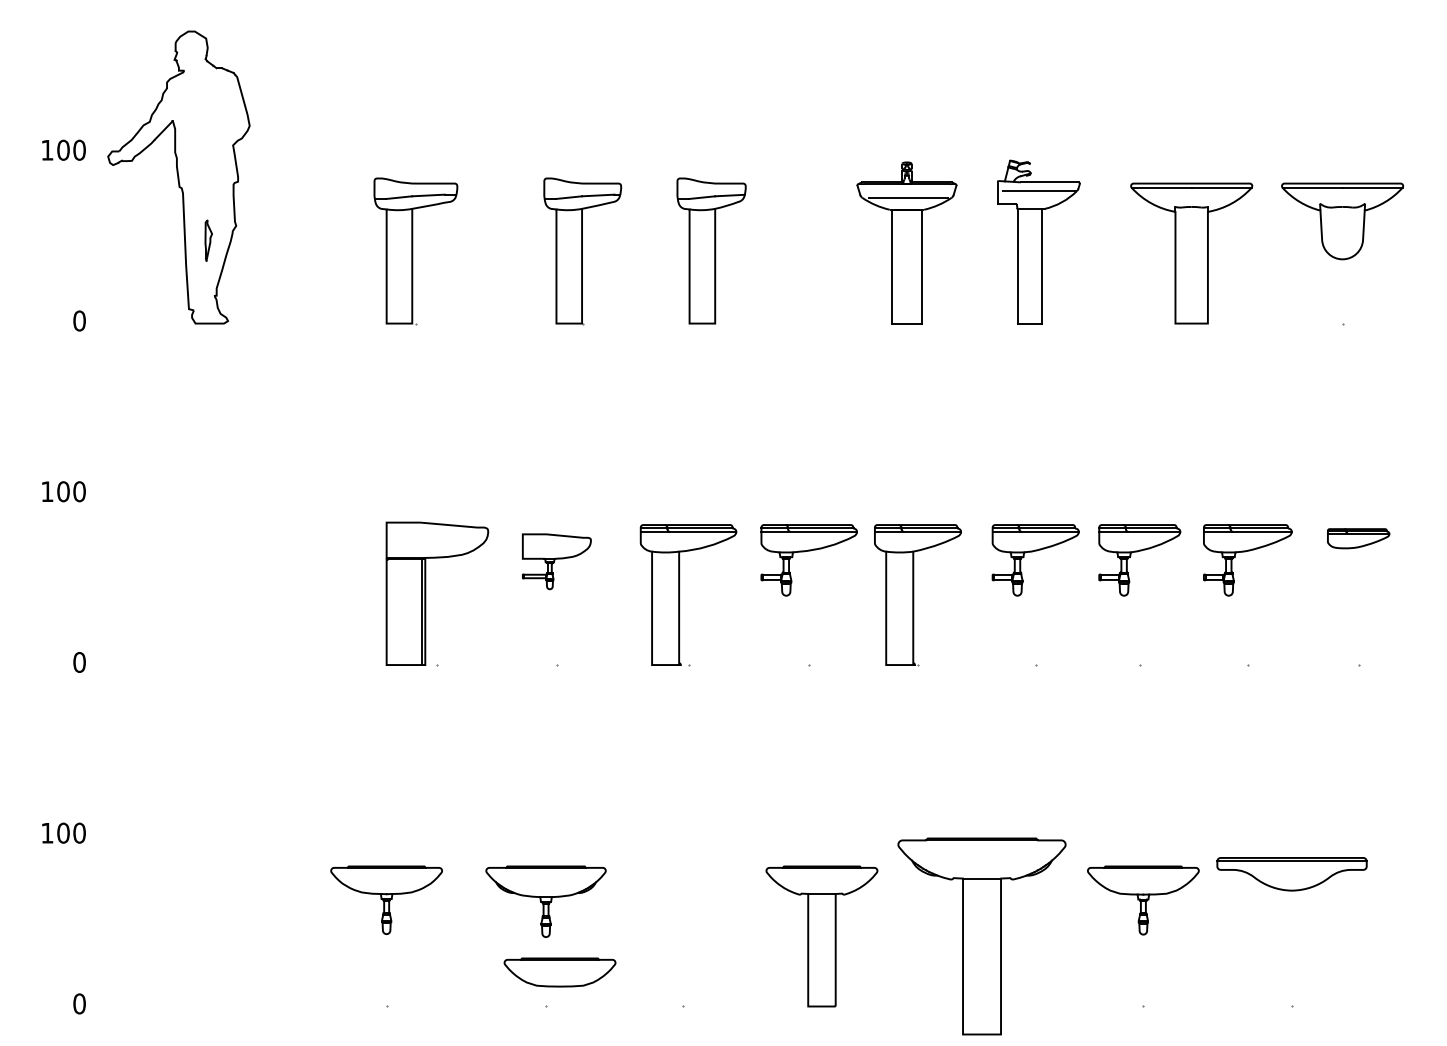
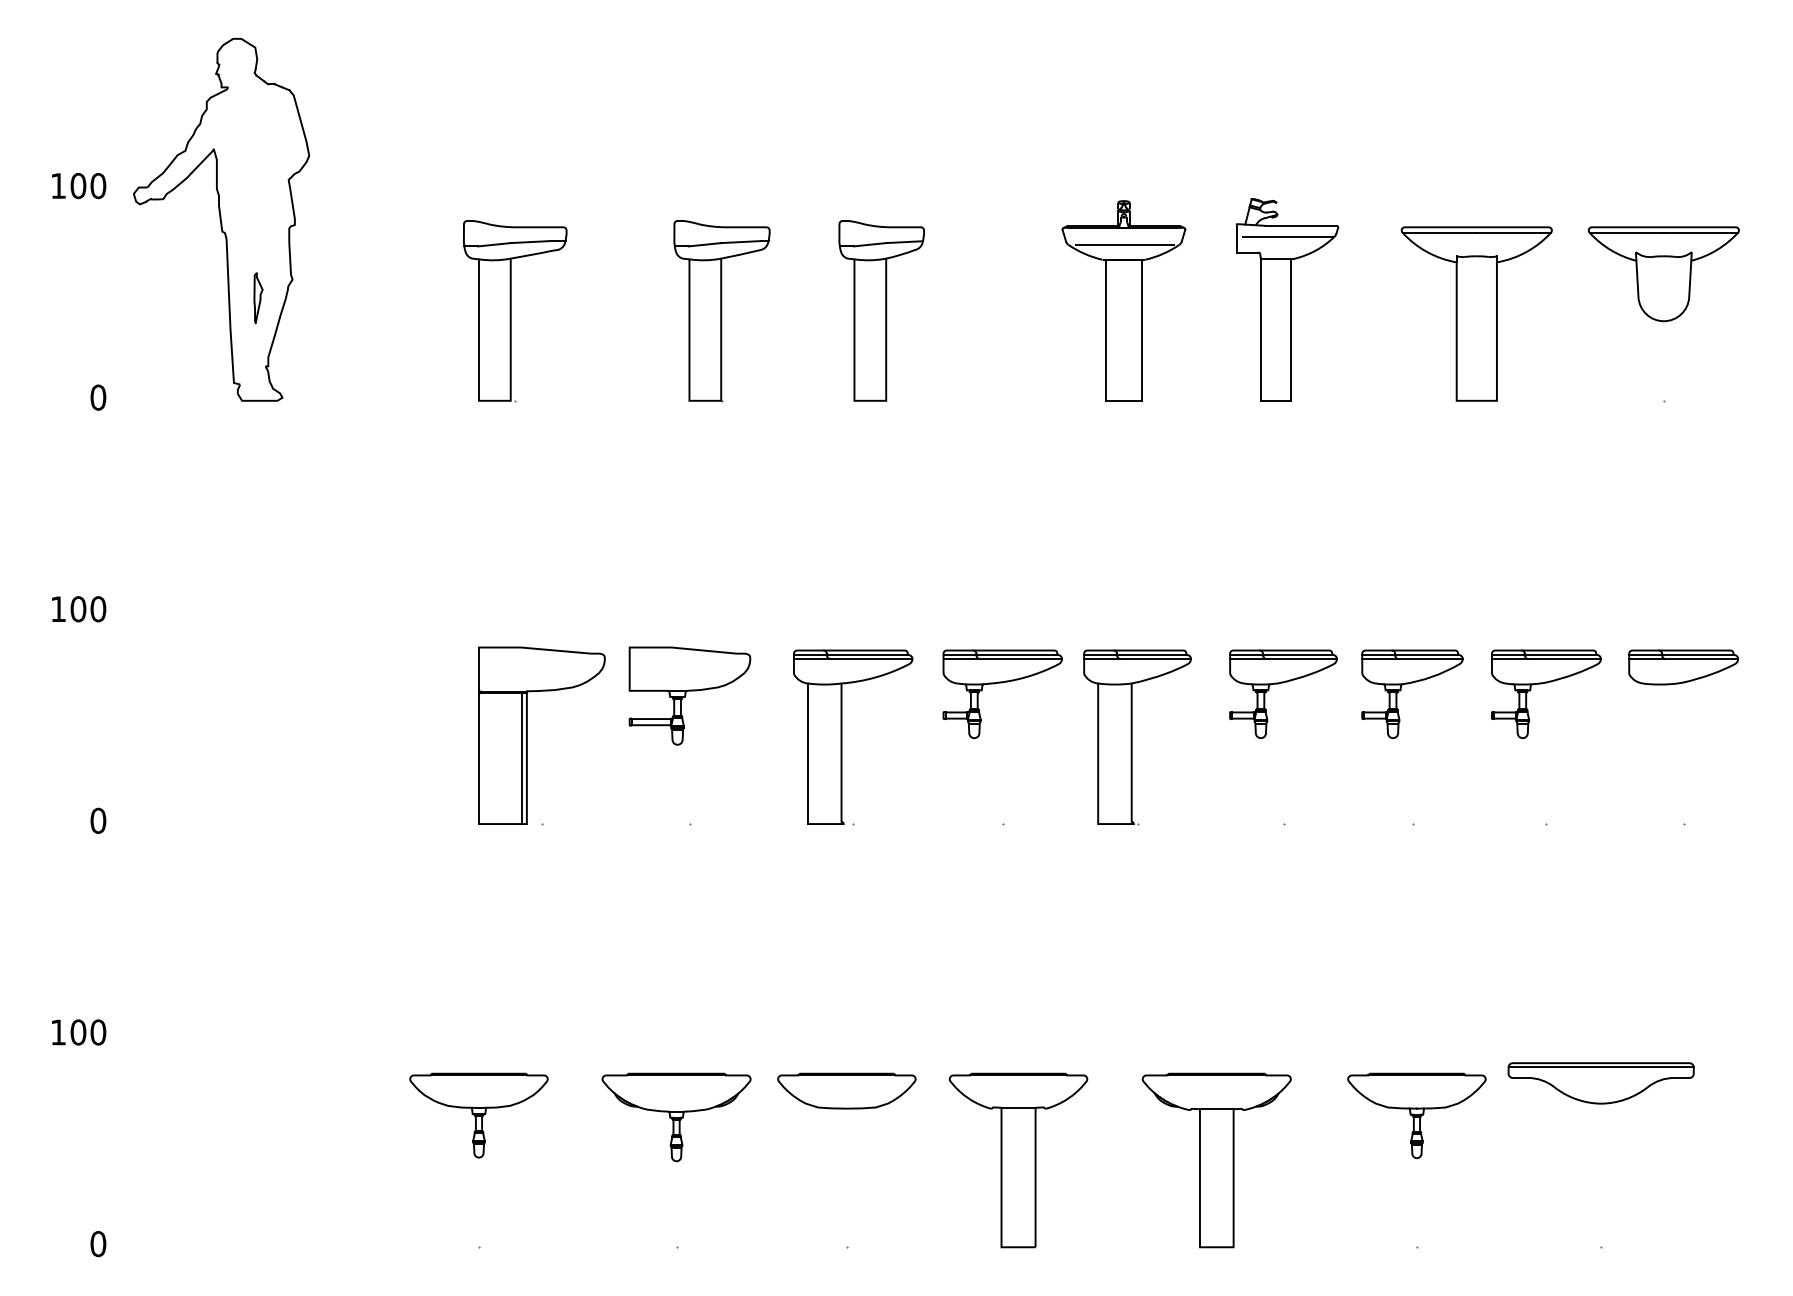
part: (1358, 538) -> (1683, 667), size x1.43
part: (556, 561) -> (689, 695), size x1.43
part: (981, 936) -> (1216, 1160), size x0.71
part: (559, 971) -> (846, 1090), moved

